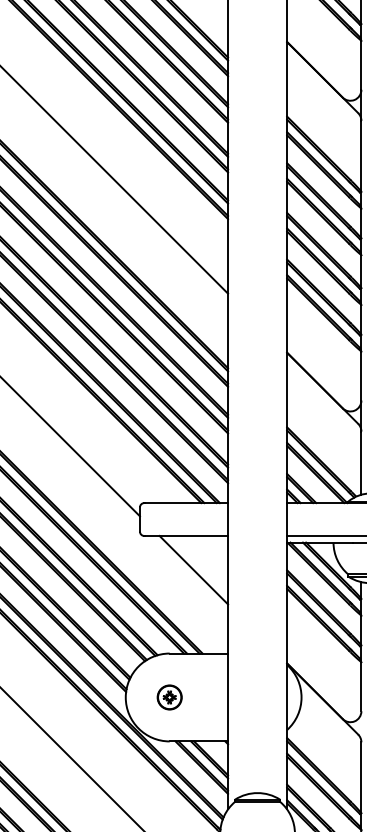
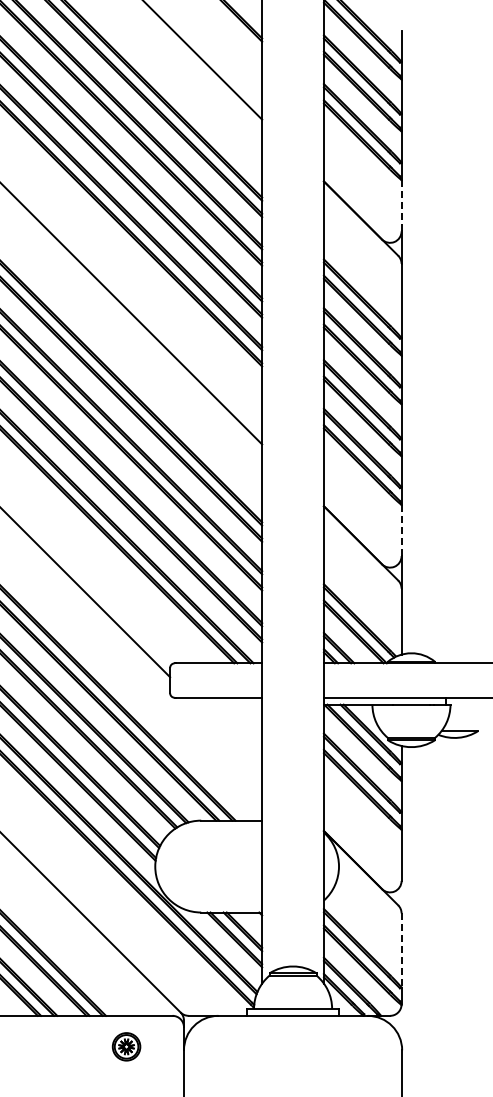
line: (361, 65) -> (401, 205), solid -> dashed
line: (361, 375) -> (401, 530), solid -> dashed
line: (193, 570) -> (226, 733), removed
part: (169, 697) -> (200, 866), removed
line: (361, 778) -> (401, 951), solid -> dashed

